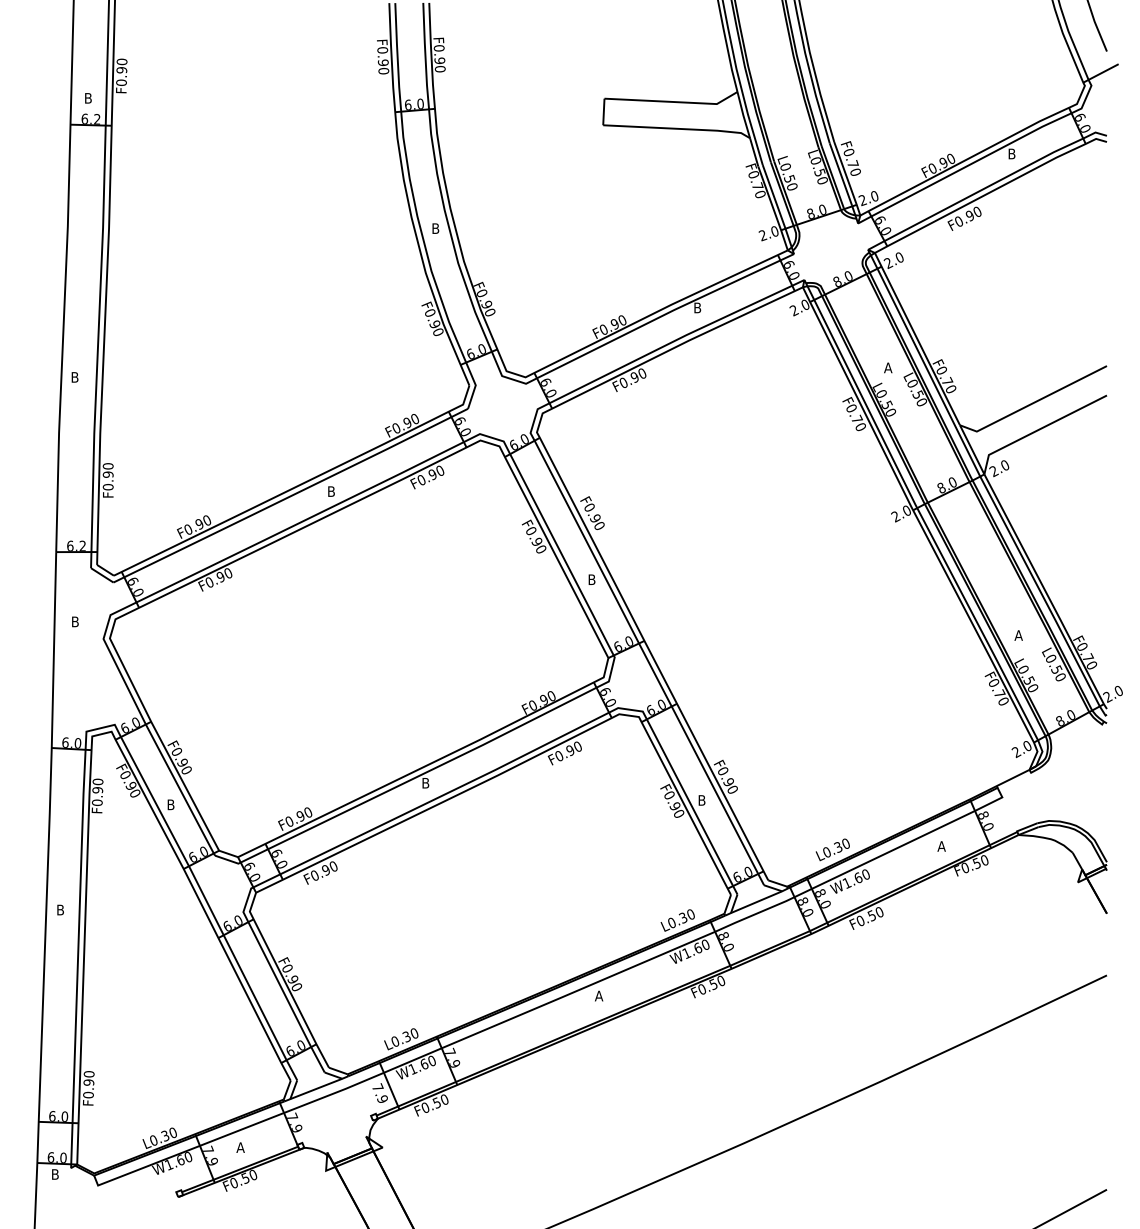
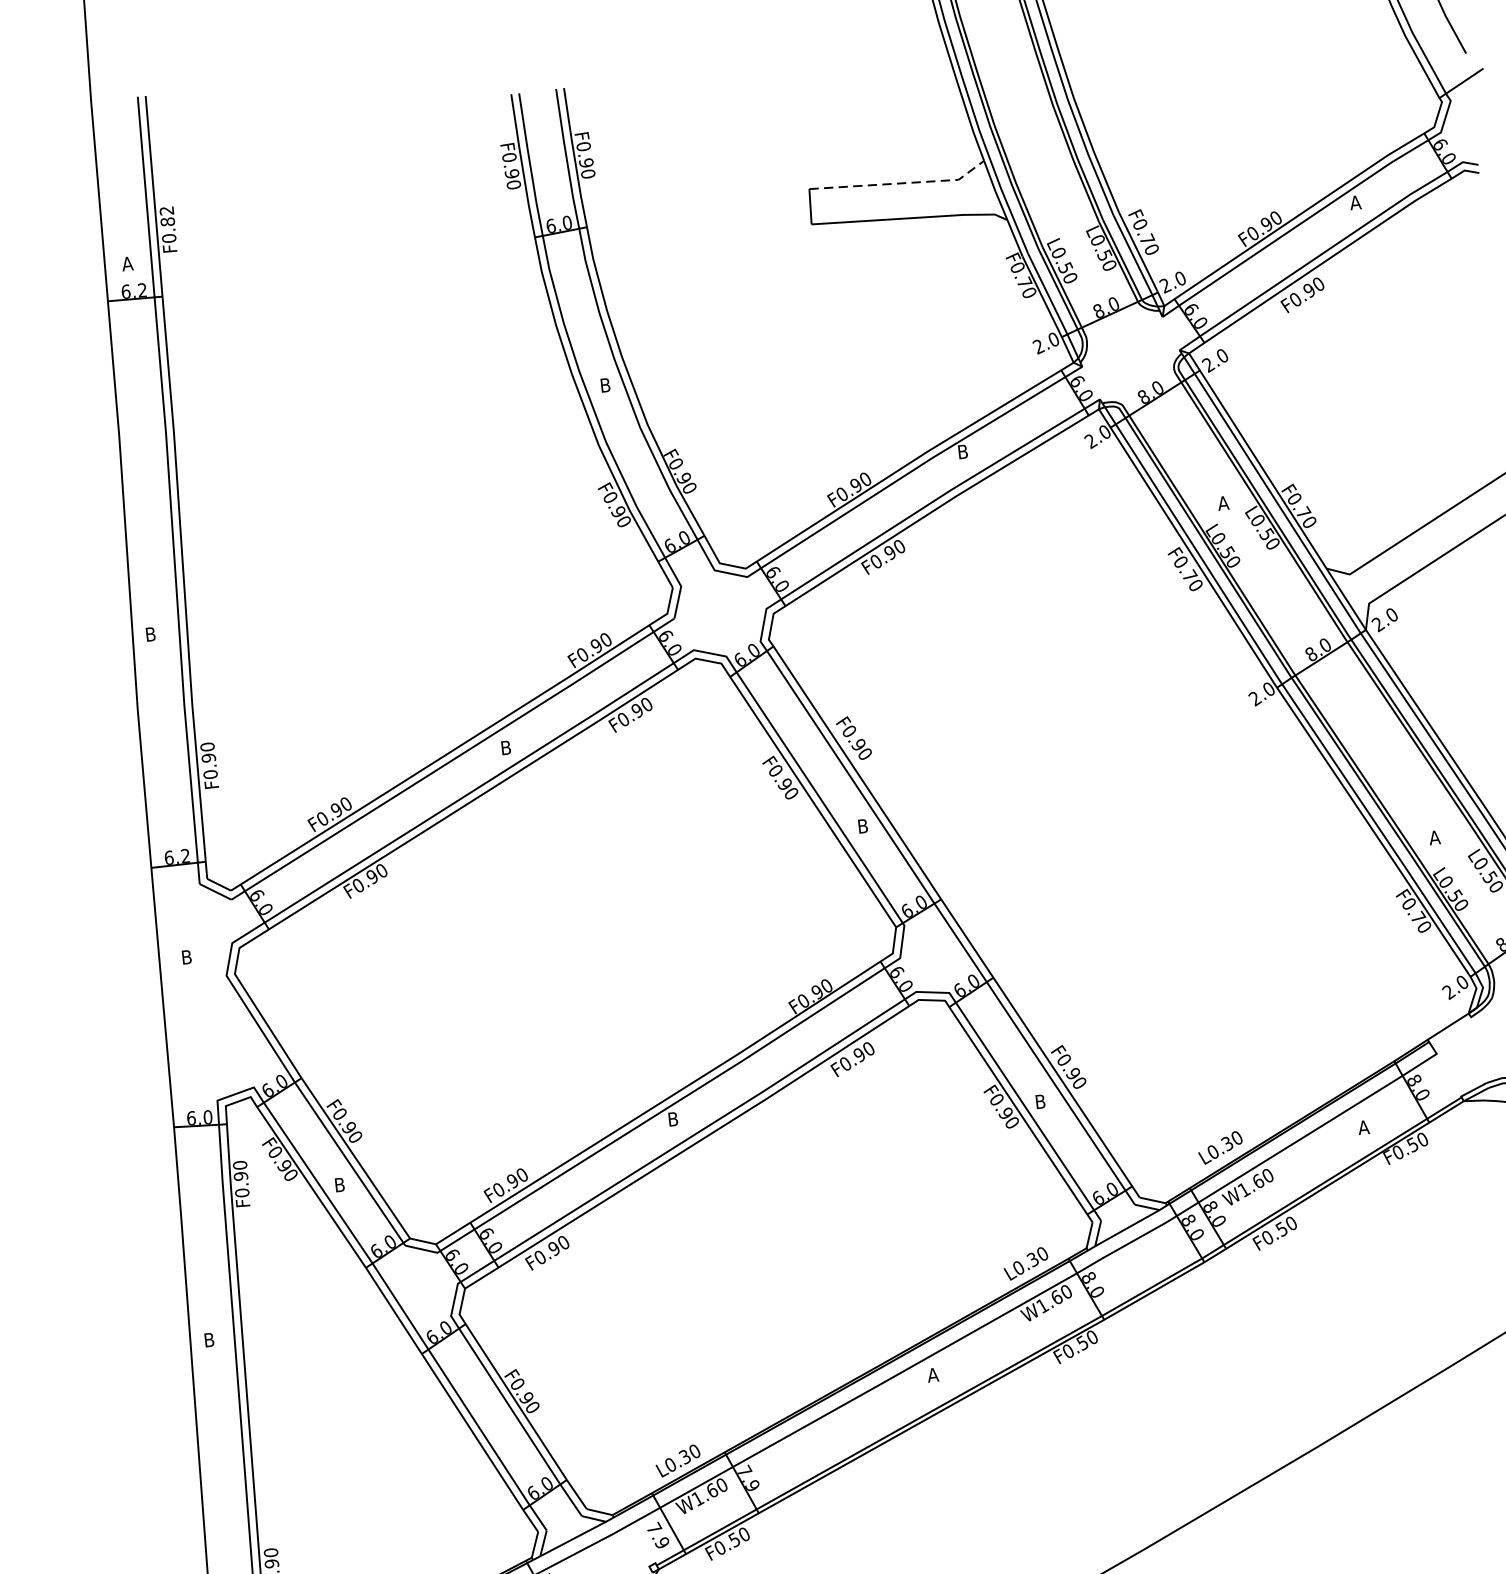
text: (121, 65) -> (166, 215), F0.90 -> F0.82
text: (88, 98) -> (127, 264), B -> A
line: (673, 101) -> (900, 182), solid -> dashed
text: (1011, 153) -> (1354, 202), B -> A

